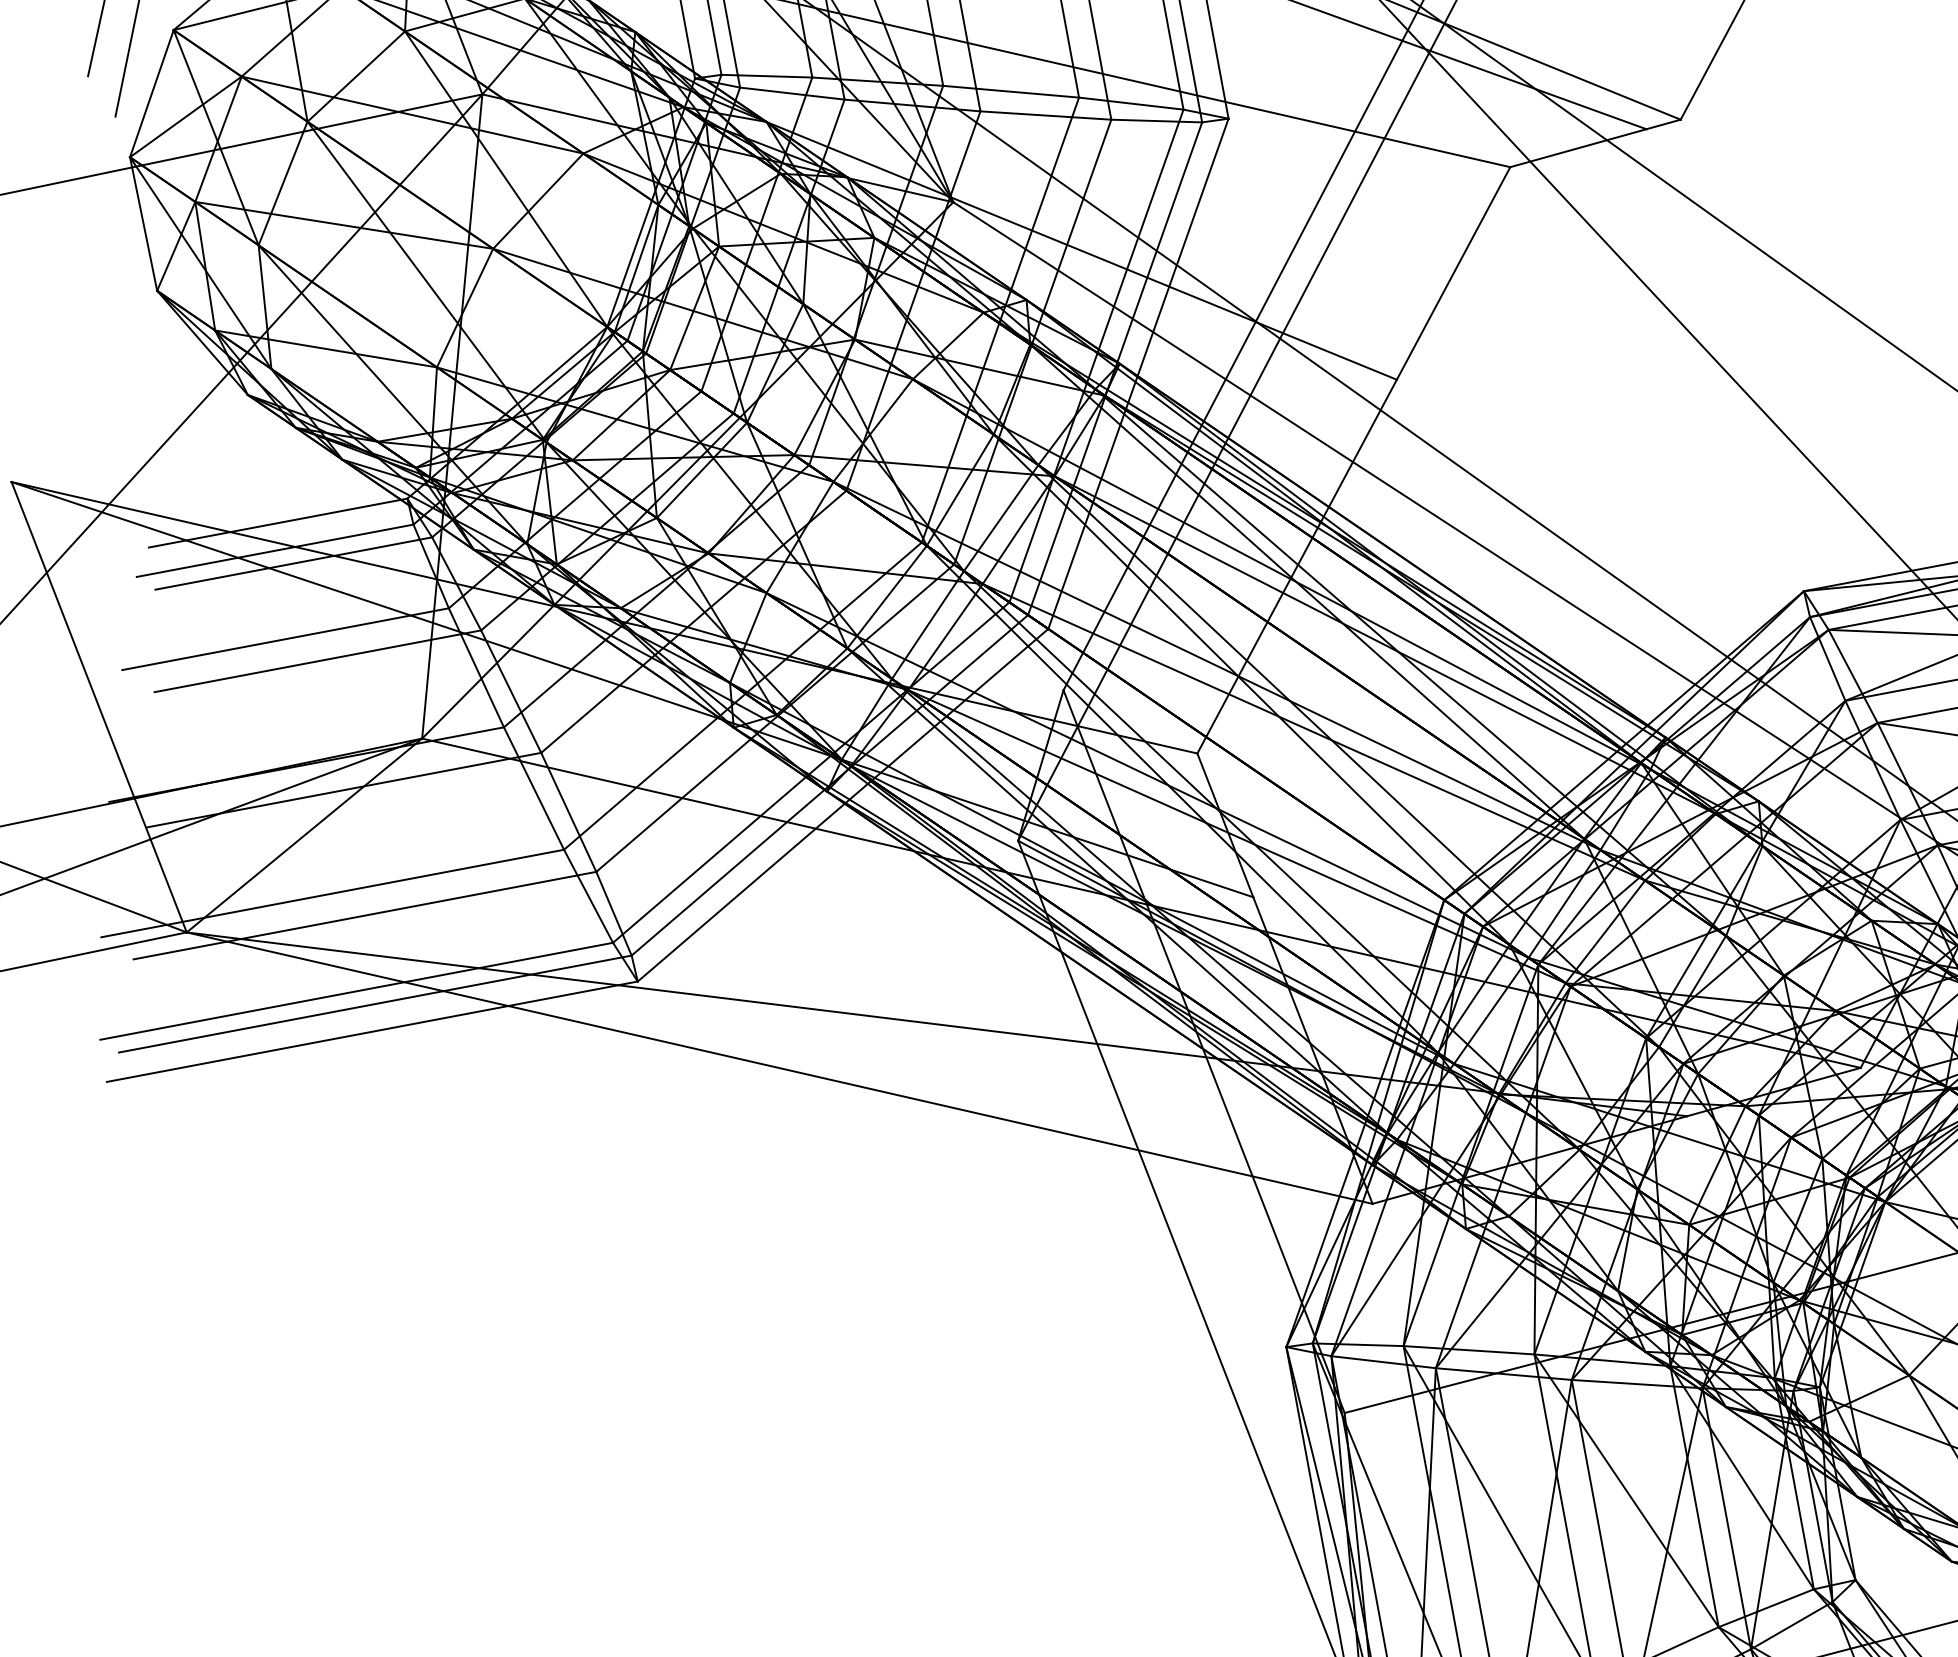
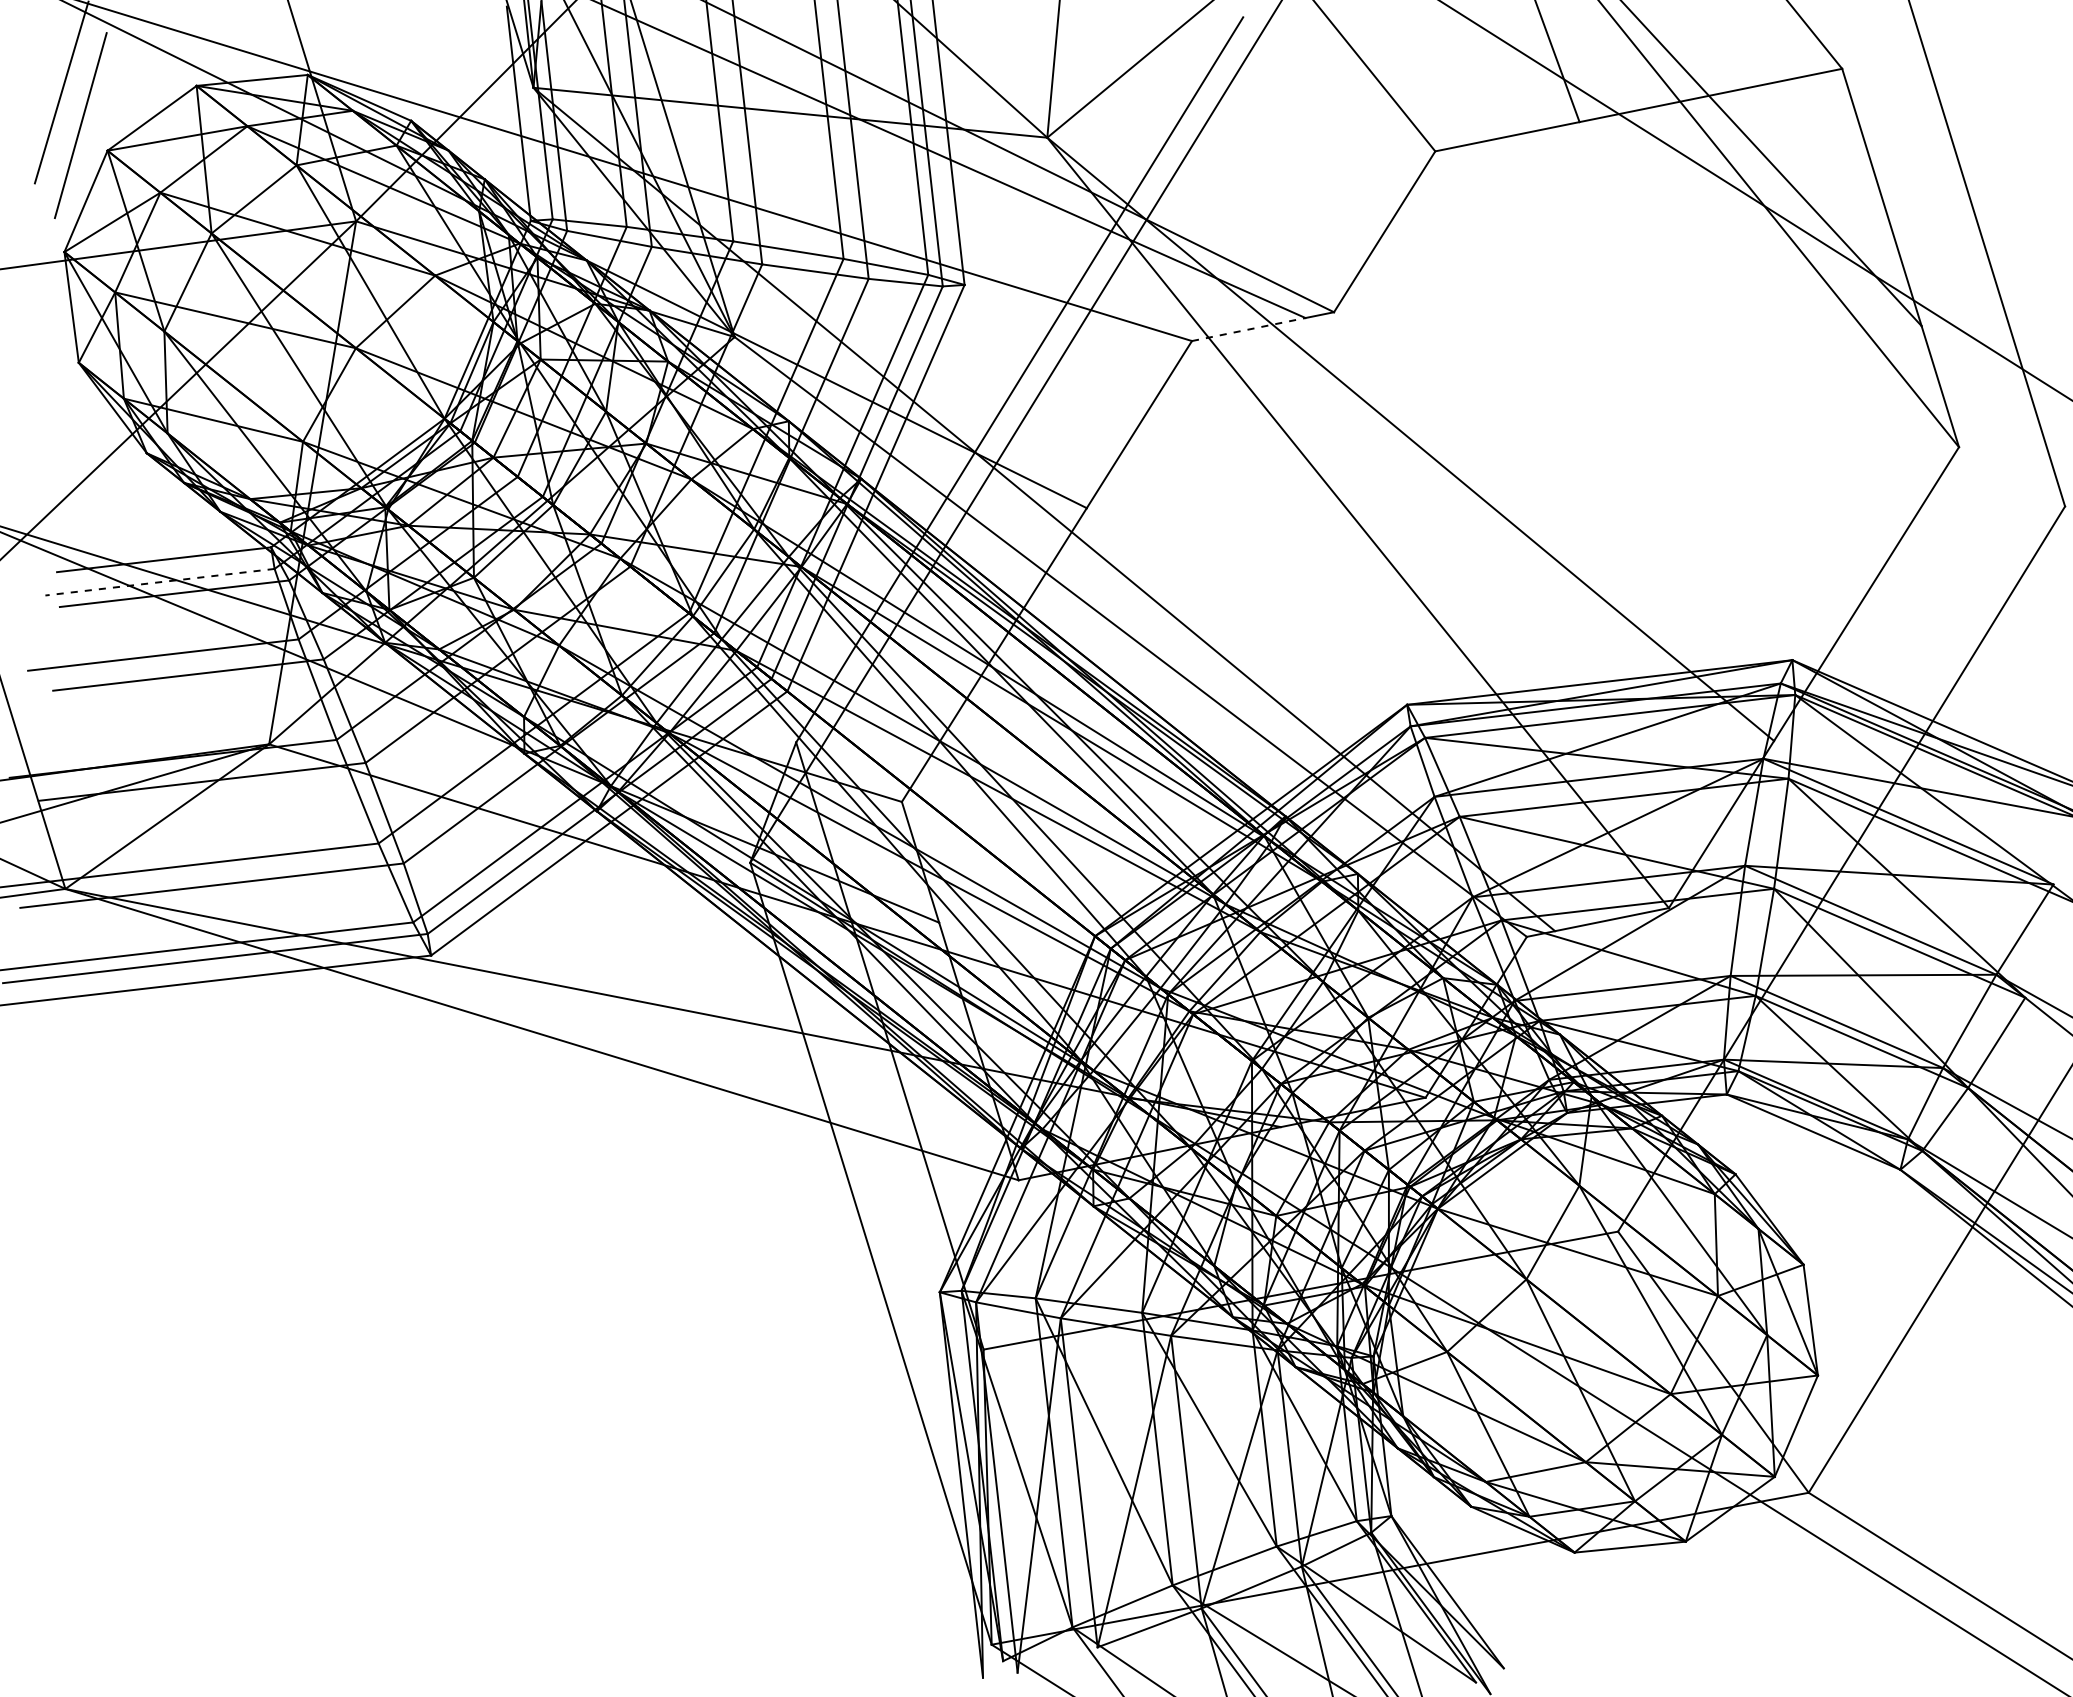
line: (1578, 148) -> (1248, 329), solid -> dashed
line: (274, 551) -> (159, 582), solid -> dashed

